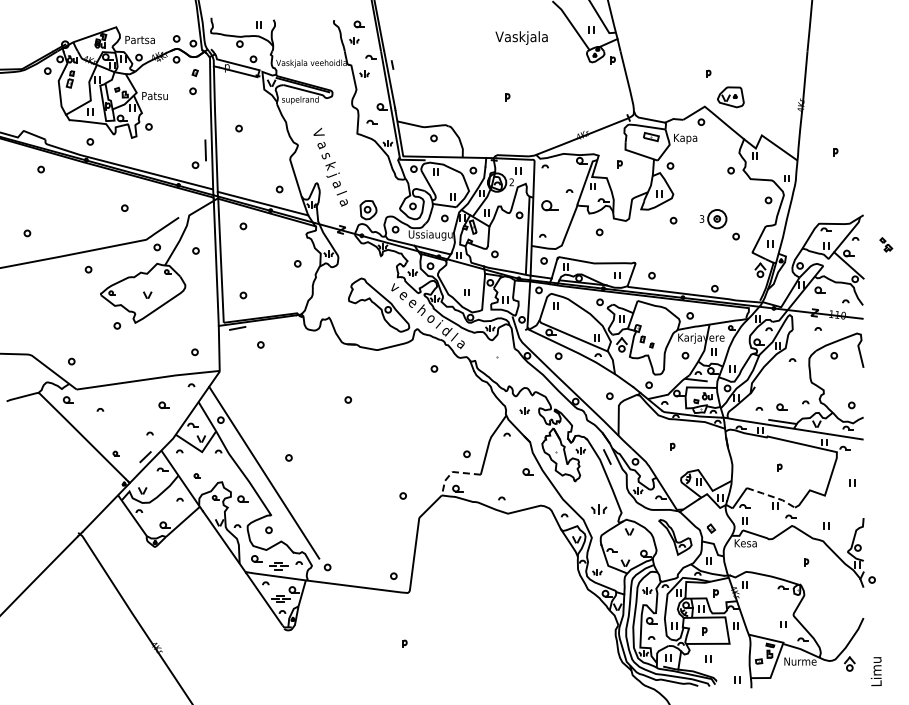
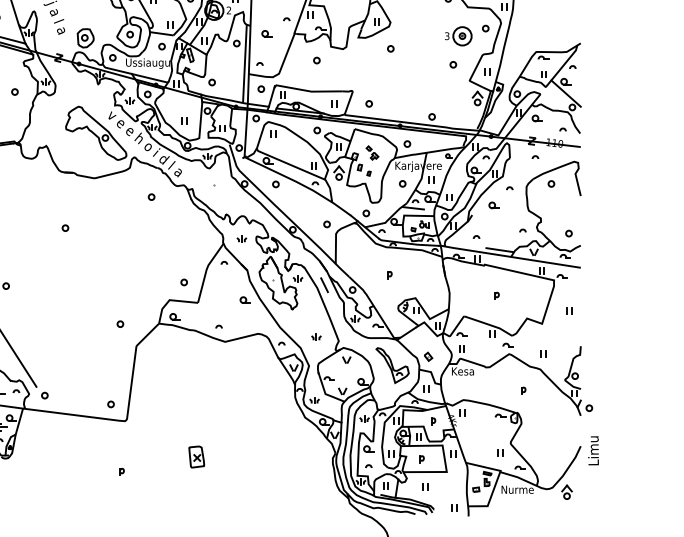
part: (549, 205) -> (266, 33), size x0.62
part: (713, 219) -> (458, 36), moved
part: (886, 244) -> (372, 152), moved
part: (781, 406) -> (493, 204), moved
line: (452, 471) -> (169, 299), dashed -> solid
line: (771, 496) -> (488, 324), dashed -> solid
part: (599, 508) -> (316, 336), size x0.62
part: (479, 628) -> (196, 456), added
text: (875, 671) -> (592, 450), moved

